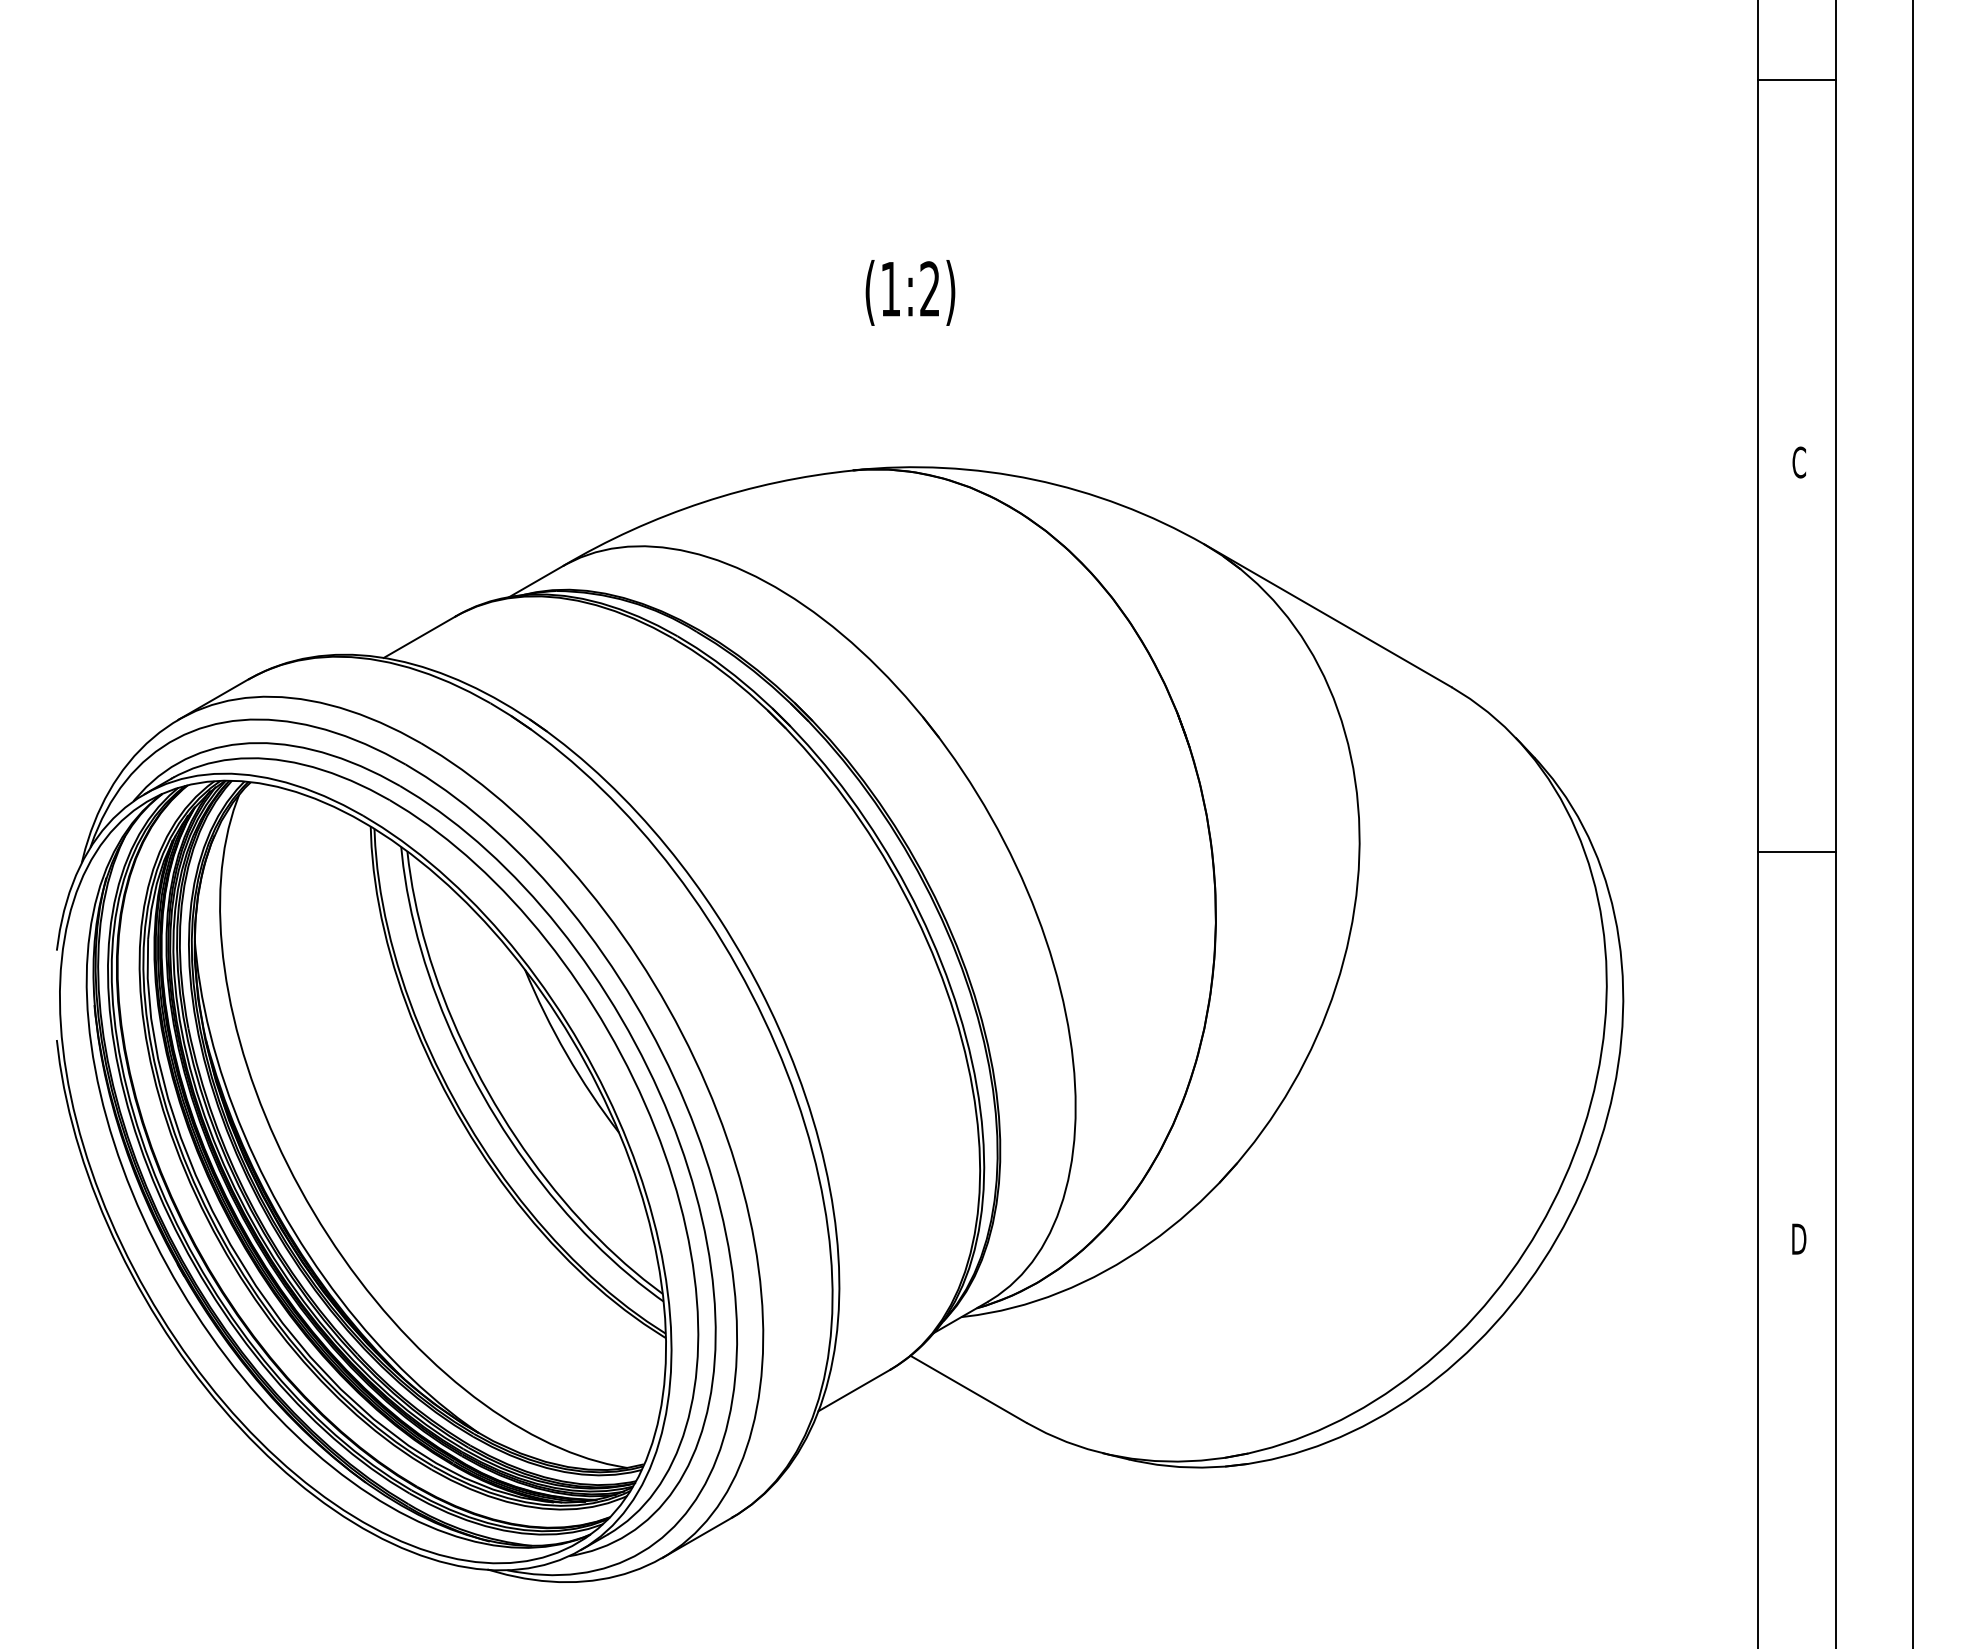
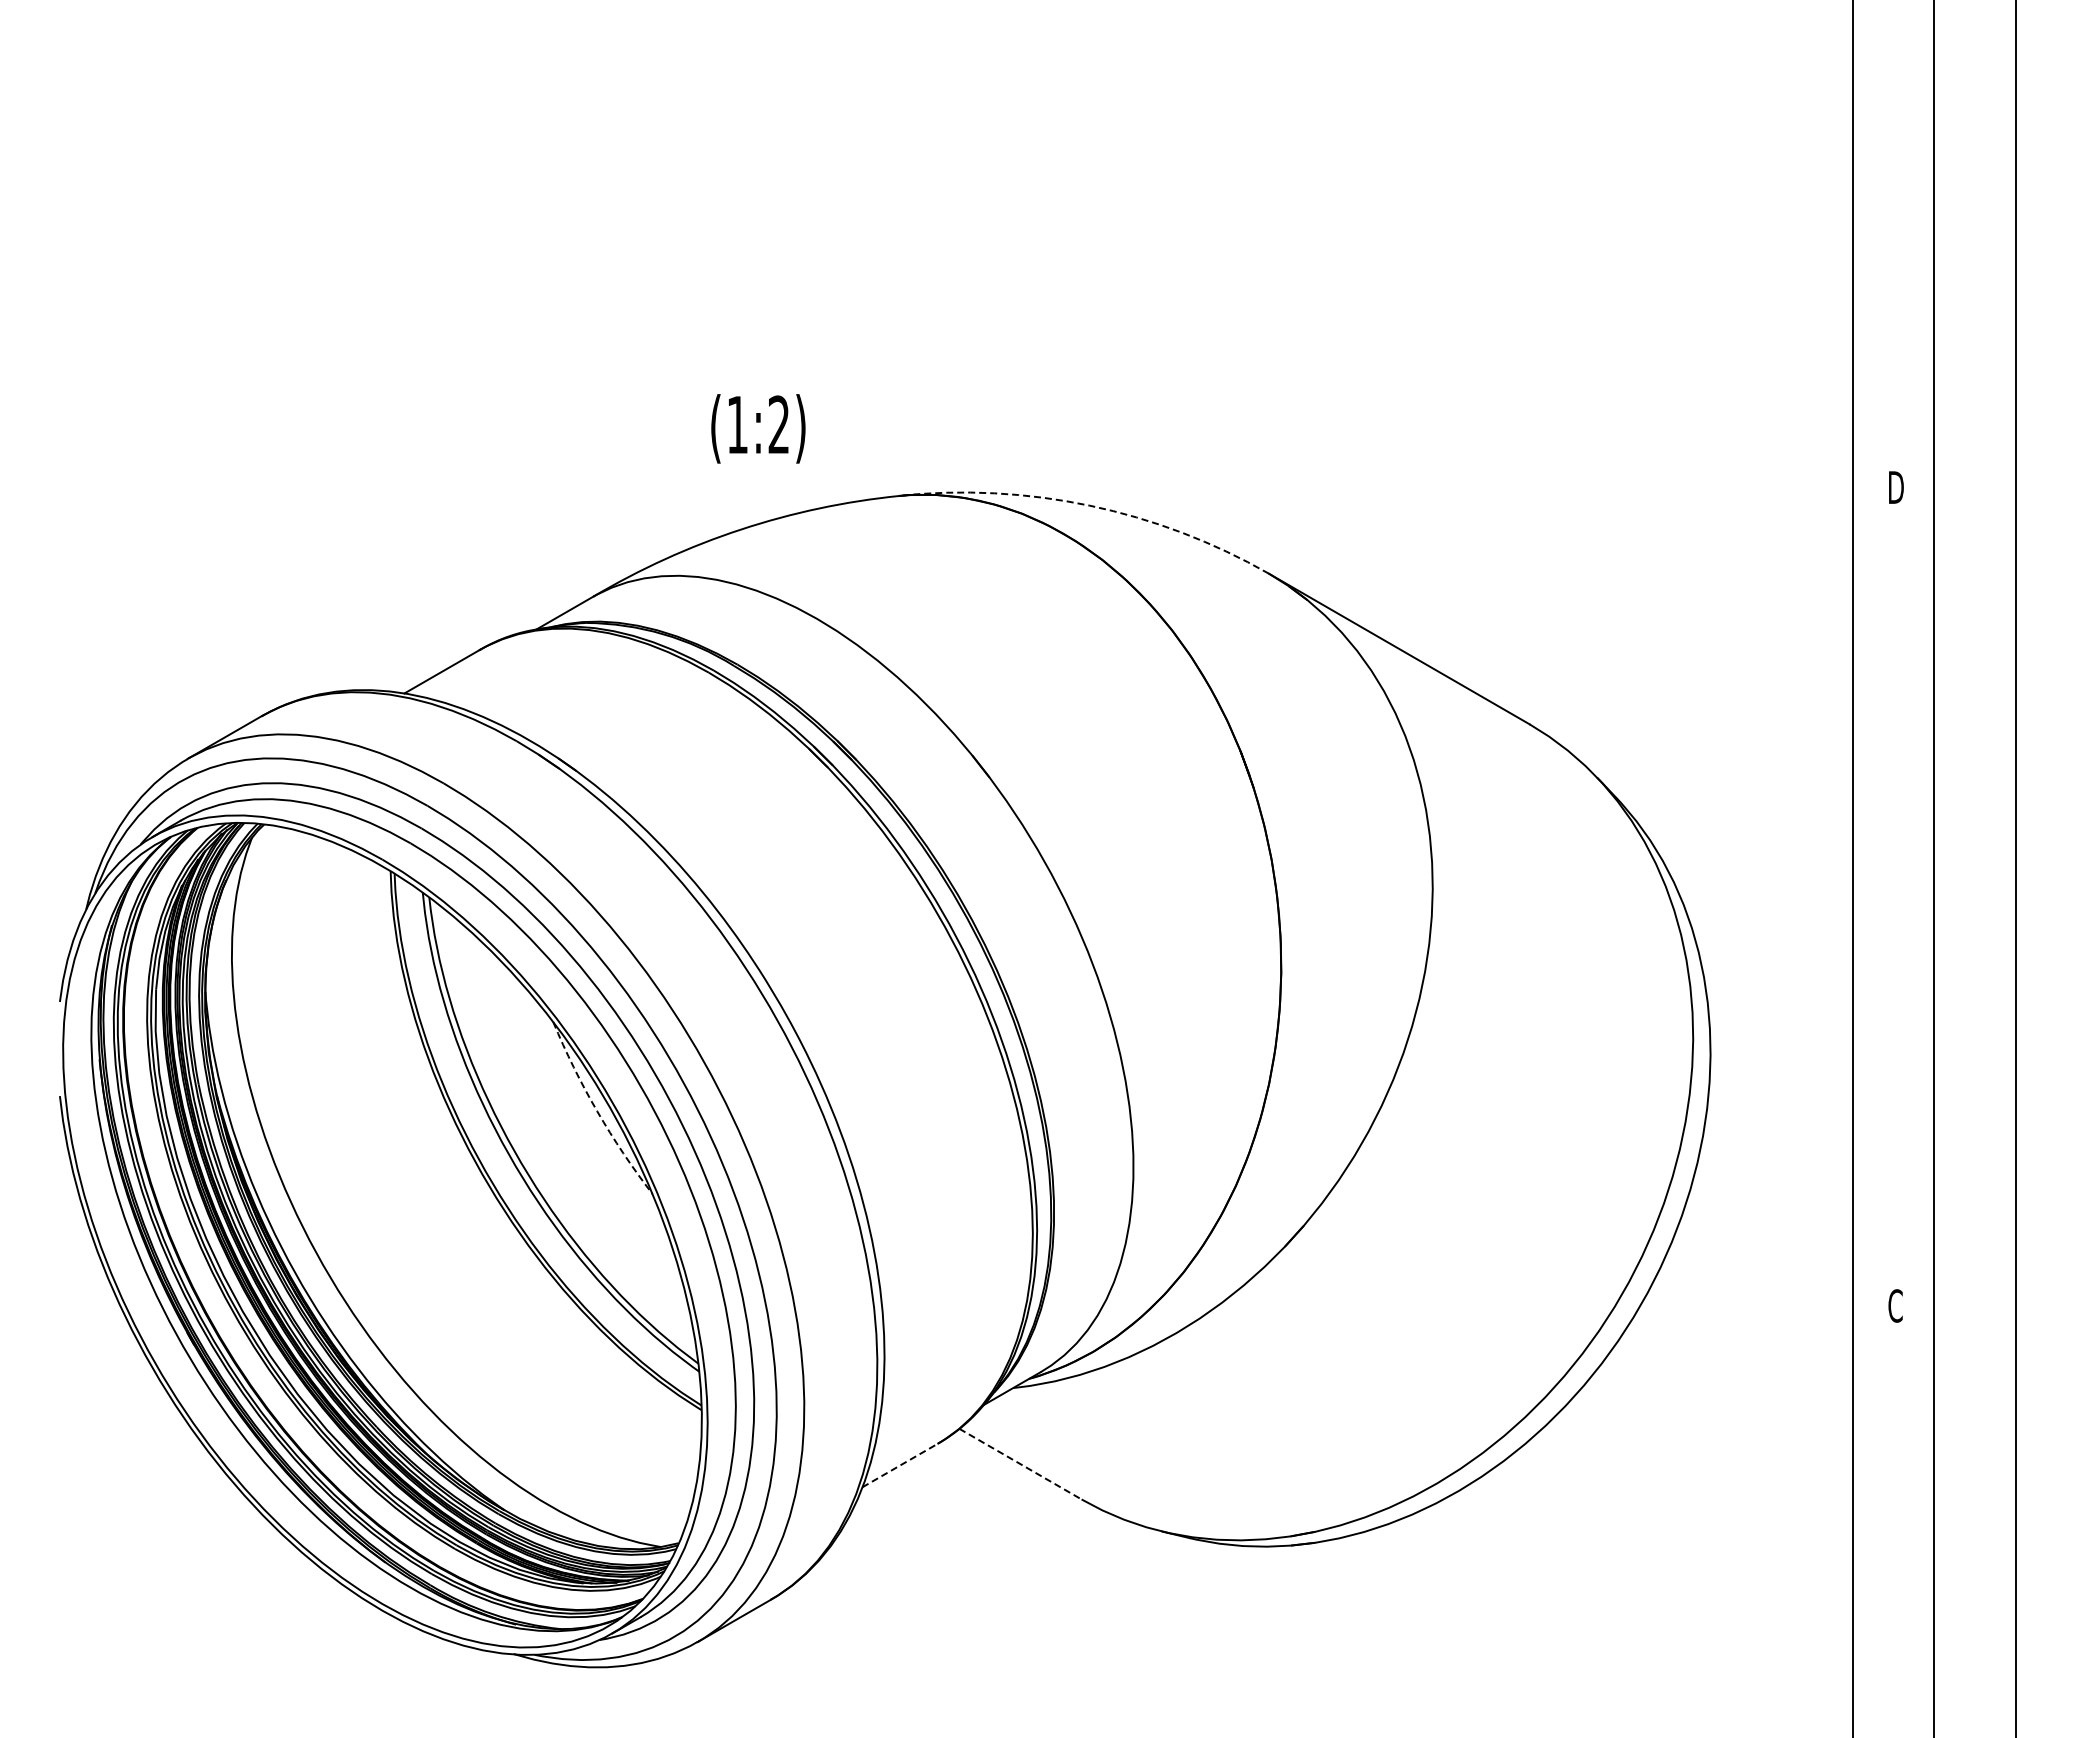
line: (1796, 80) -> (1893, 84), removed
text: (910, 292) -> (758, 428), moved
text: (1798, 462) -> (1895, 487), C -> D
arc: (1033, 479) -> (1089, 505), solid -> dashed
line: (1796, 852) -> (1893, 898), removed
arc: (567, 1054) -> (597, 1111), solid -> dashed
text: (1798, 1238) -> (1895, 1305), D -> C
line: (968, 1389) -> (1020, 1464), solid -> dashed
line: (854, 1390) -> (900, 1465), solid -> dashed

